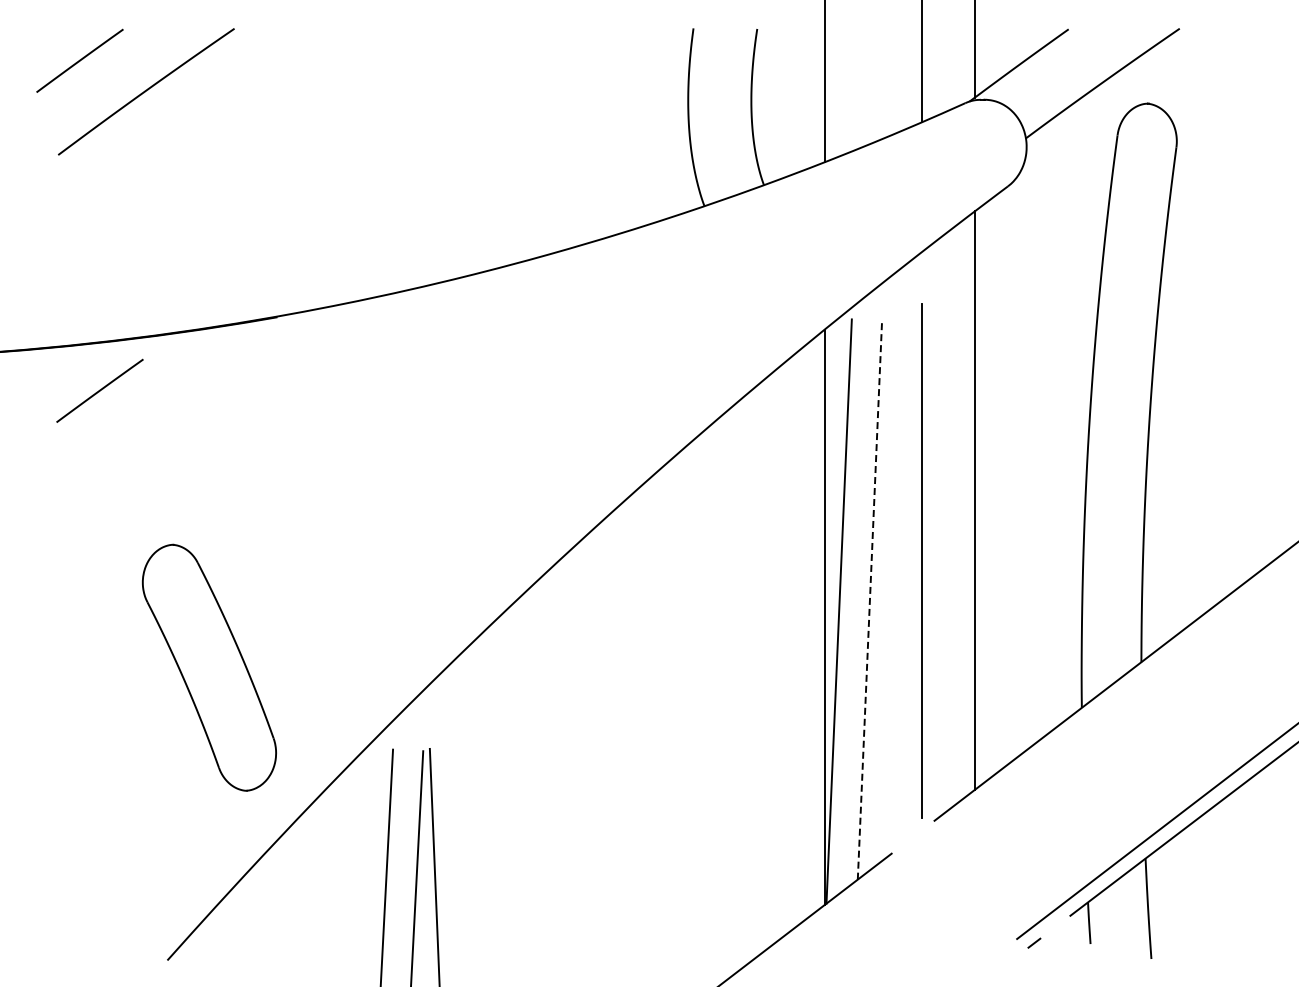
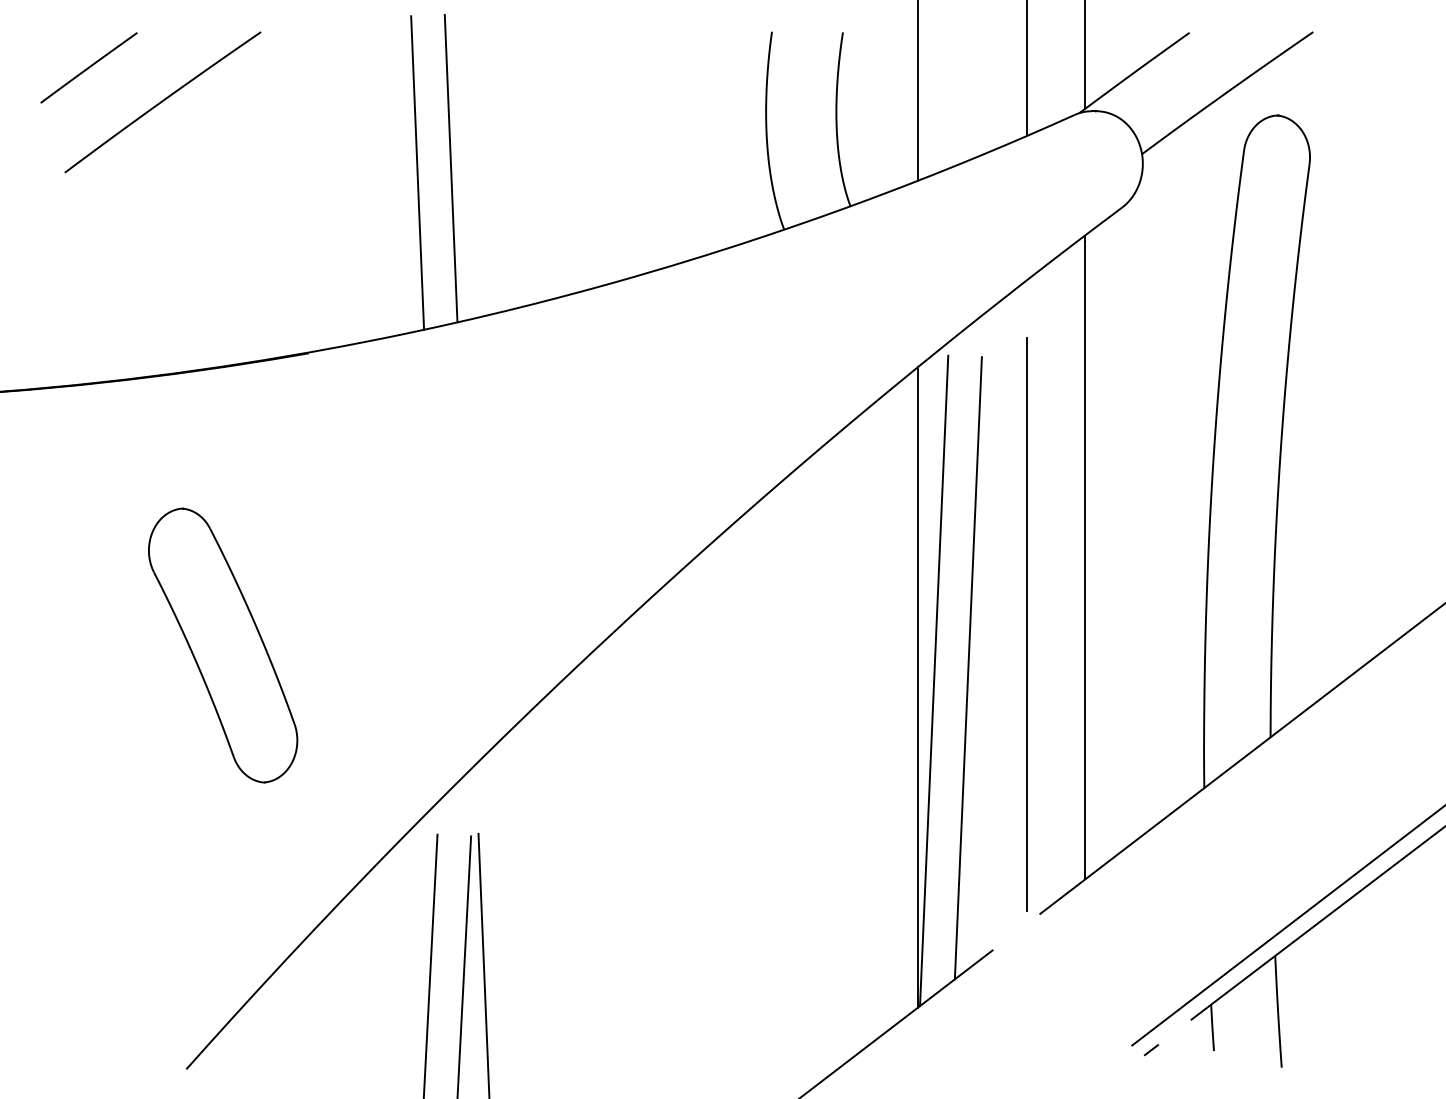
line: (404, 151) -> (450, 168), added
line: (374, 155) -> (416, 173), added
line: (99, 390) -> (110, 434), removed
line: (869, 600) -> (967, 668), dashed -> solid
part: (208, 667) -> (222, 645), moved

